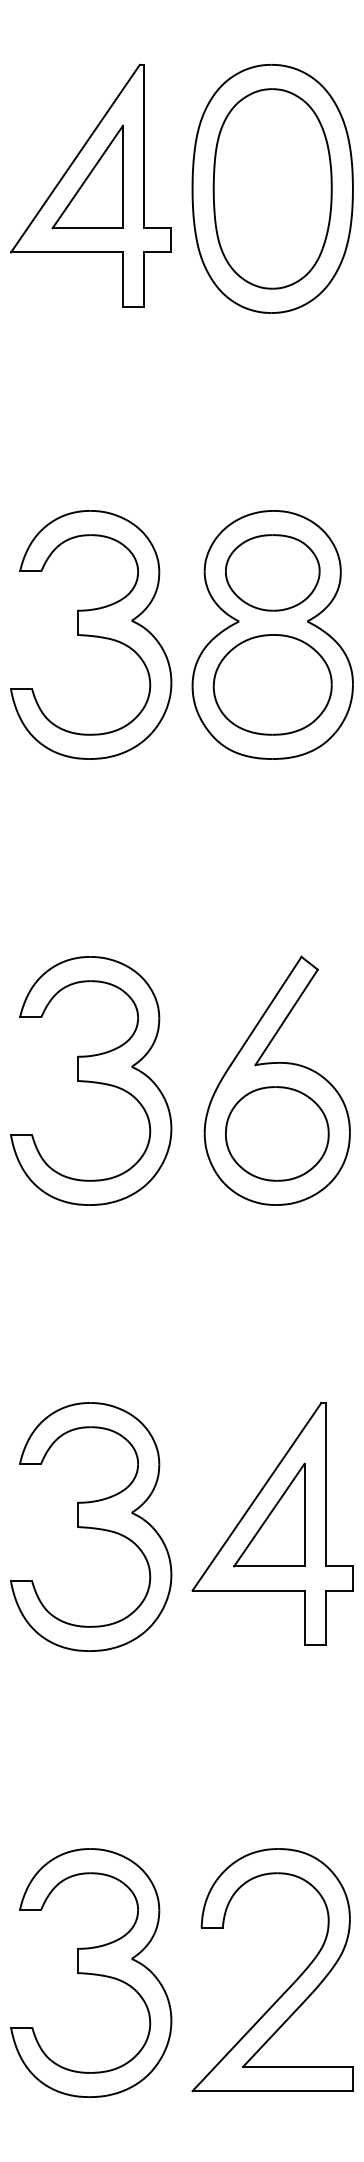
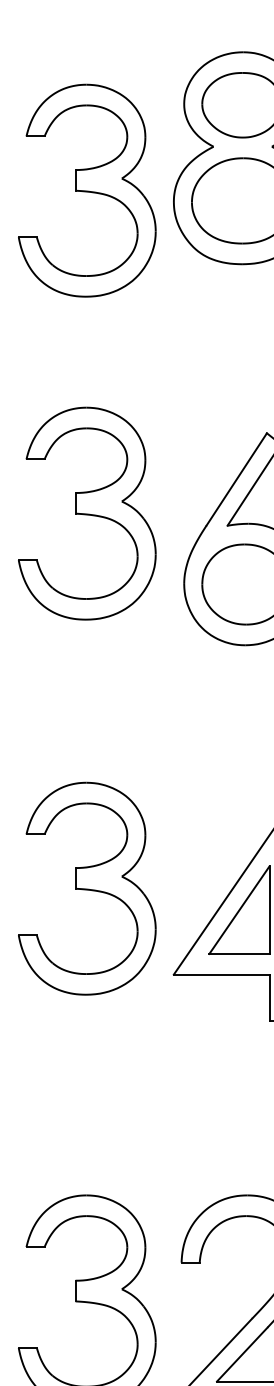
part: (91, 634) -> (87, 190), moved
part: (91, 1080) -> (87, 513), moved
part: (91, 1526) -> (87, 888), moved

